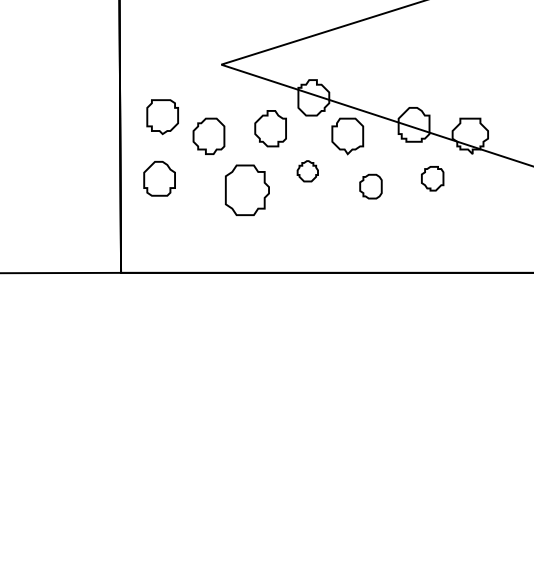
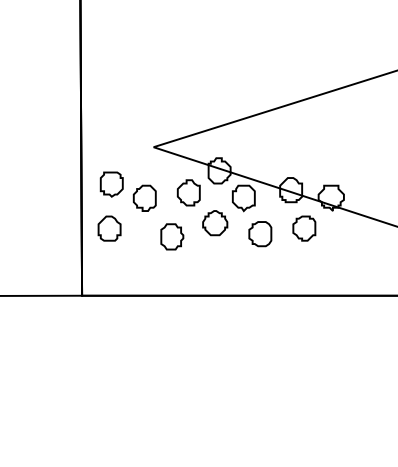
part: (308, 171) -> (215, 223), size x1.67
part: (432, 178) -> (304, 228), size x1.43
part: (371, 187) -> (260, 234), size x1.43
part: (247, 189) -> (172, 236), size x0.71

